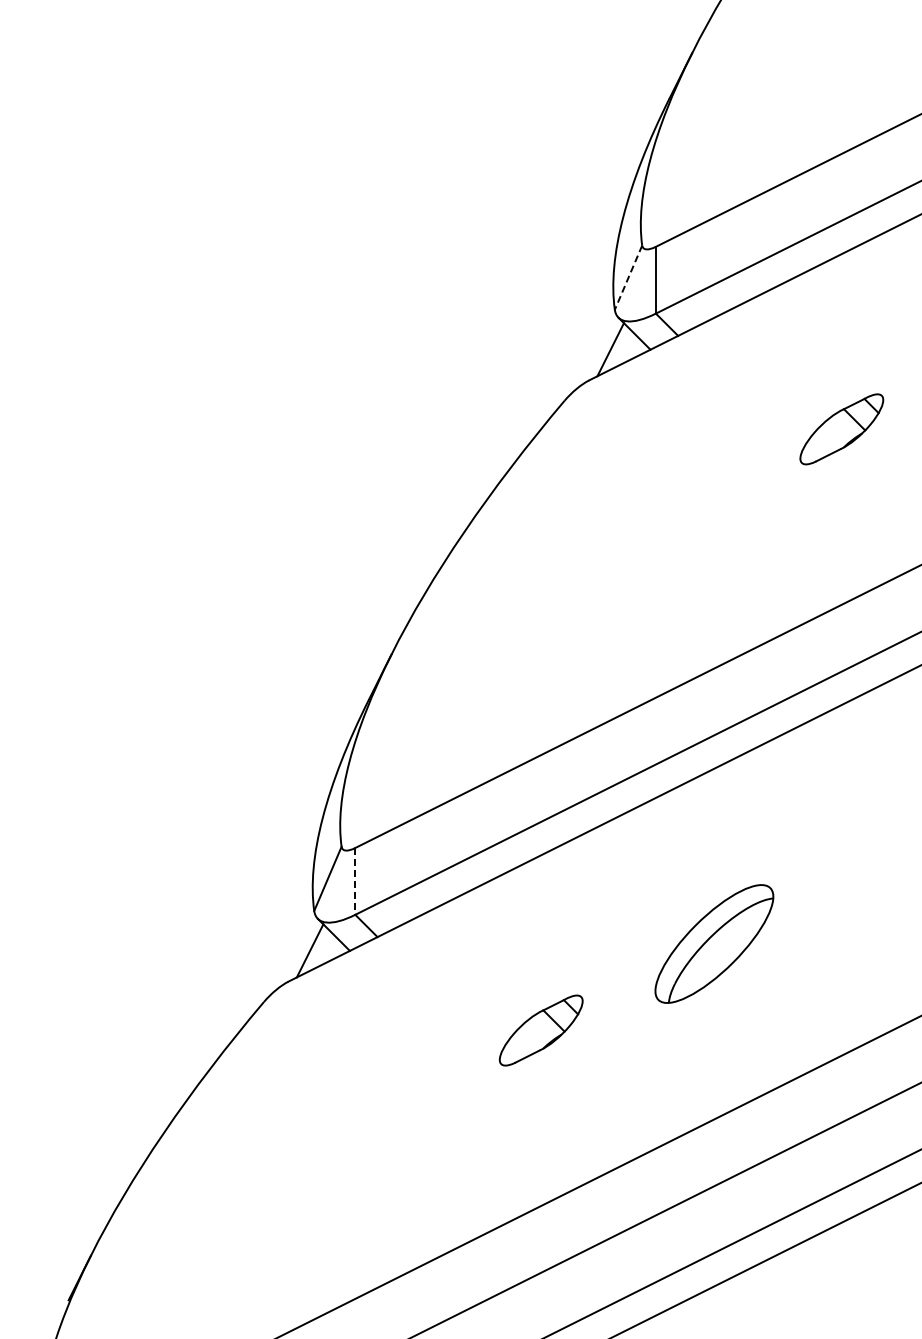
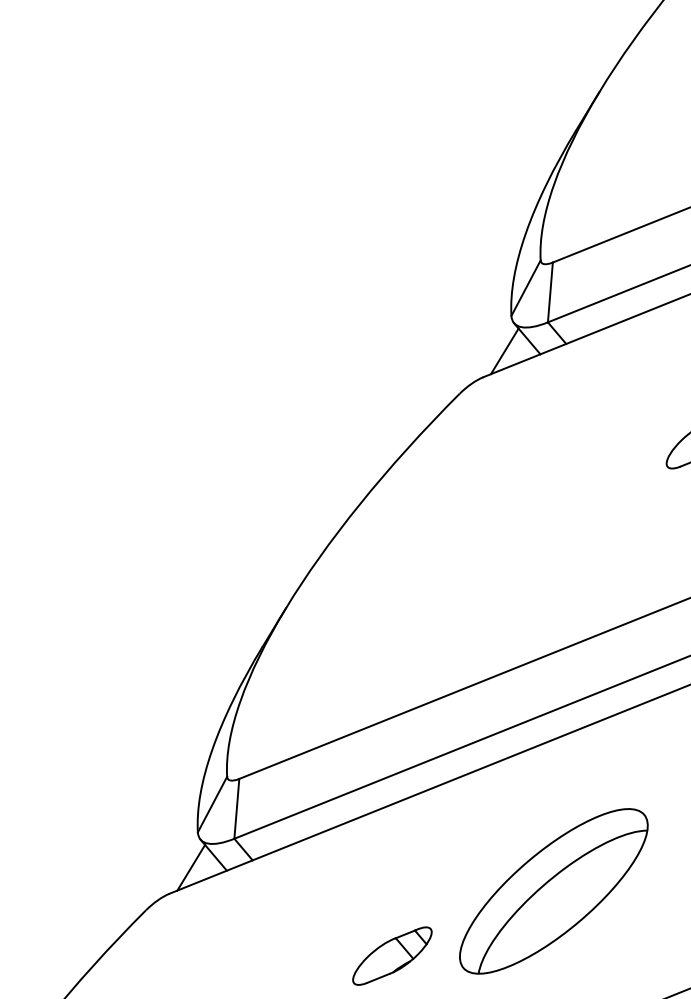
line: (628, 277) -> (526, 288), dashed -> solid
line: (355, 881) -> (237, 808), dashed -> solid
part: (714, 943) -> (554, 890), size x1.67

